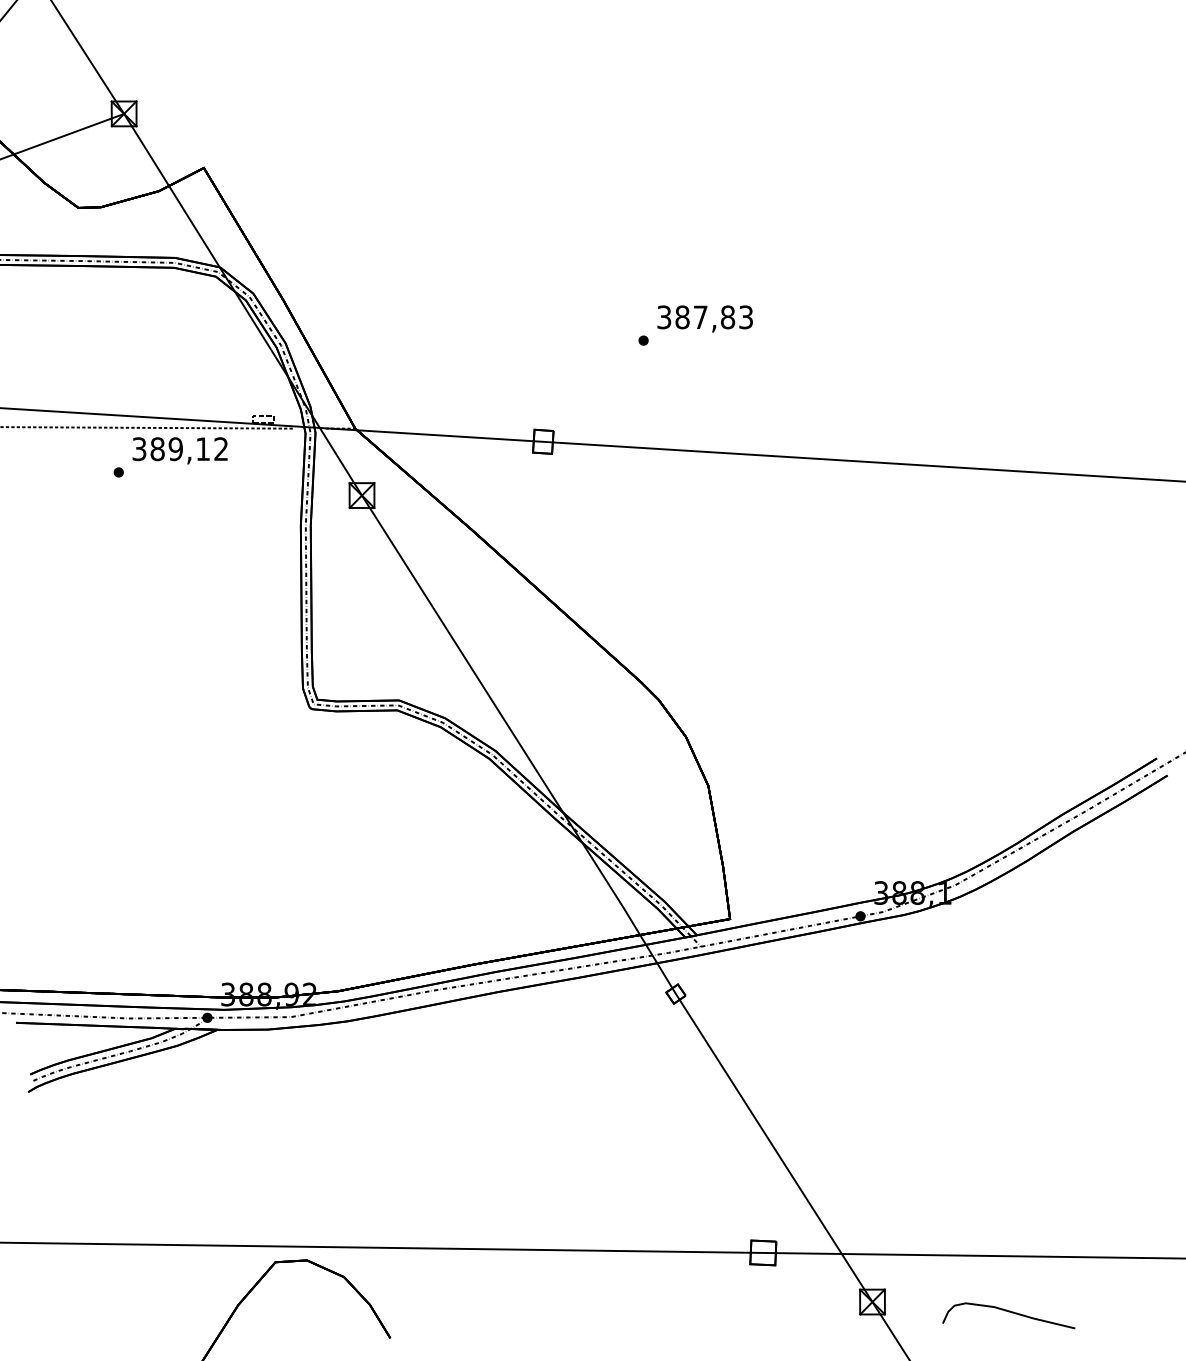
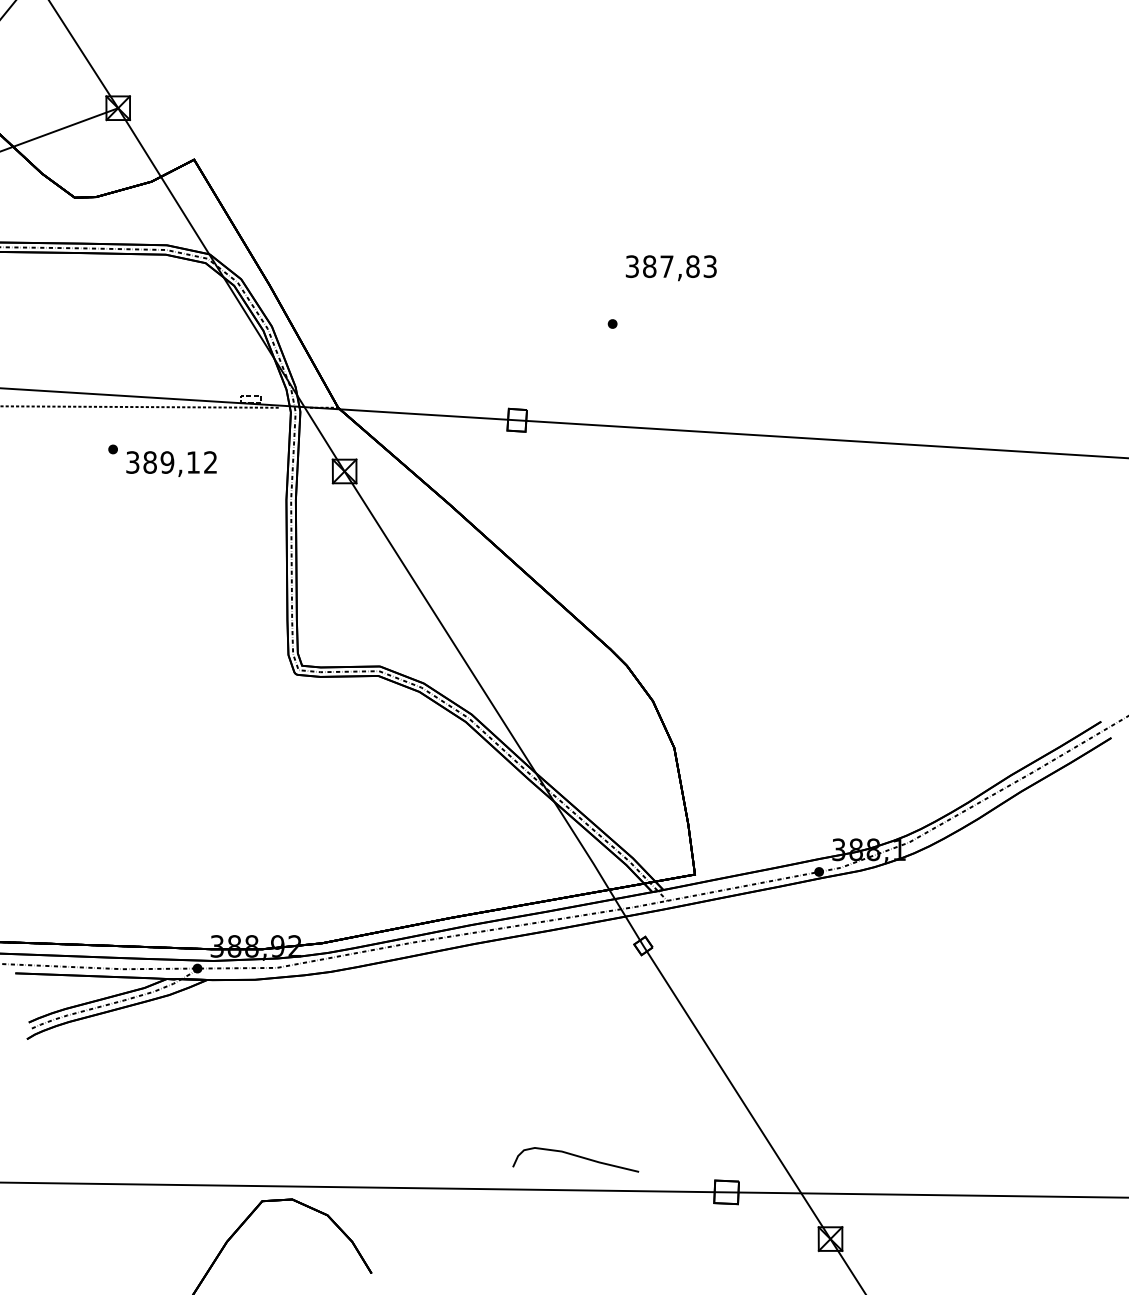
text: (704, 318) -> (670, 267), moved
text: (179, 450) -> (170, 463), moved
curve: (1008, 1312) -> (575, 1156), moved

